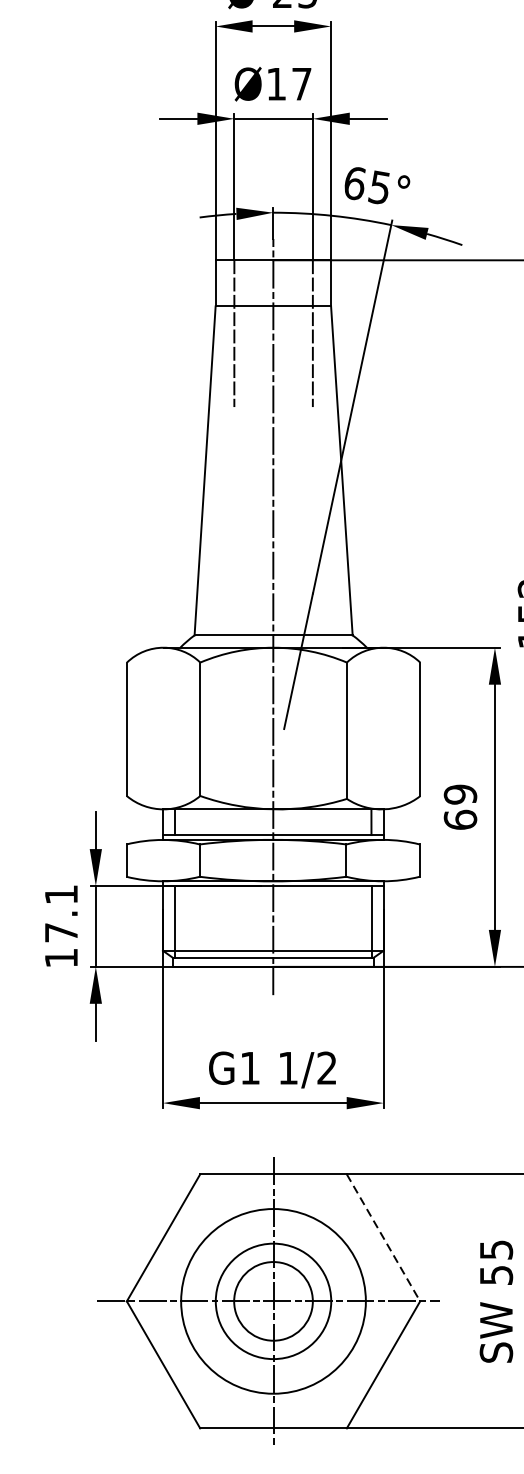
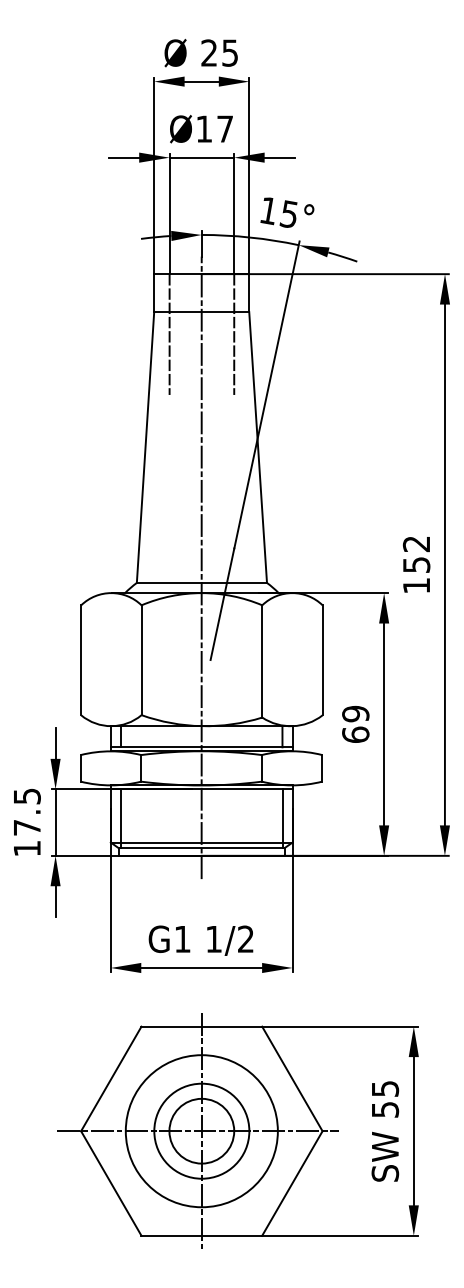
text: (354, 184) -> (268, 211), 65° -> 15°
text: (61, 894) -> (27, 796), 17.1 -> 17.5
line: (383, 1238) -> (292, 1079), dashed -> solid

